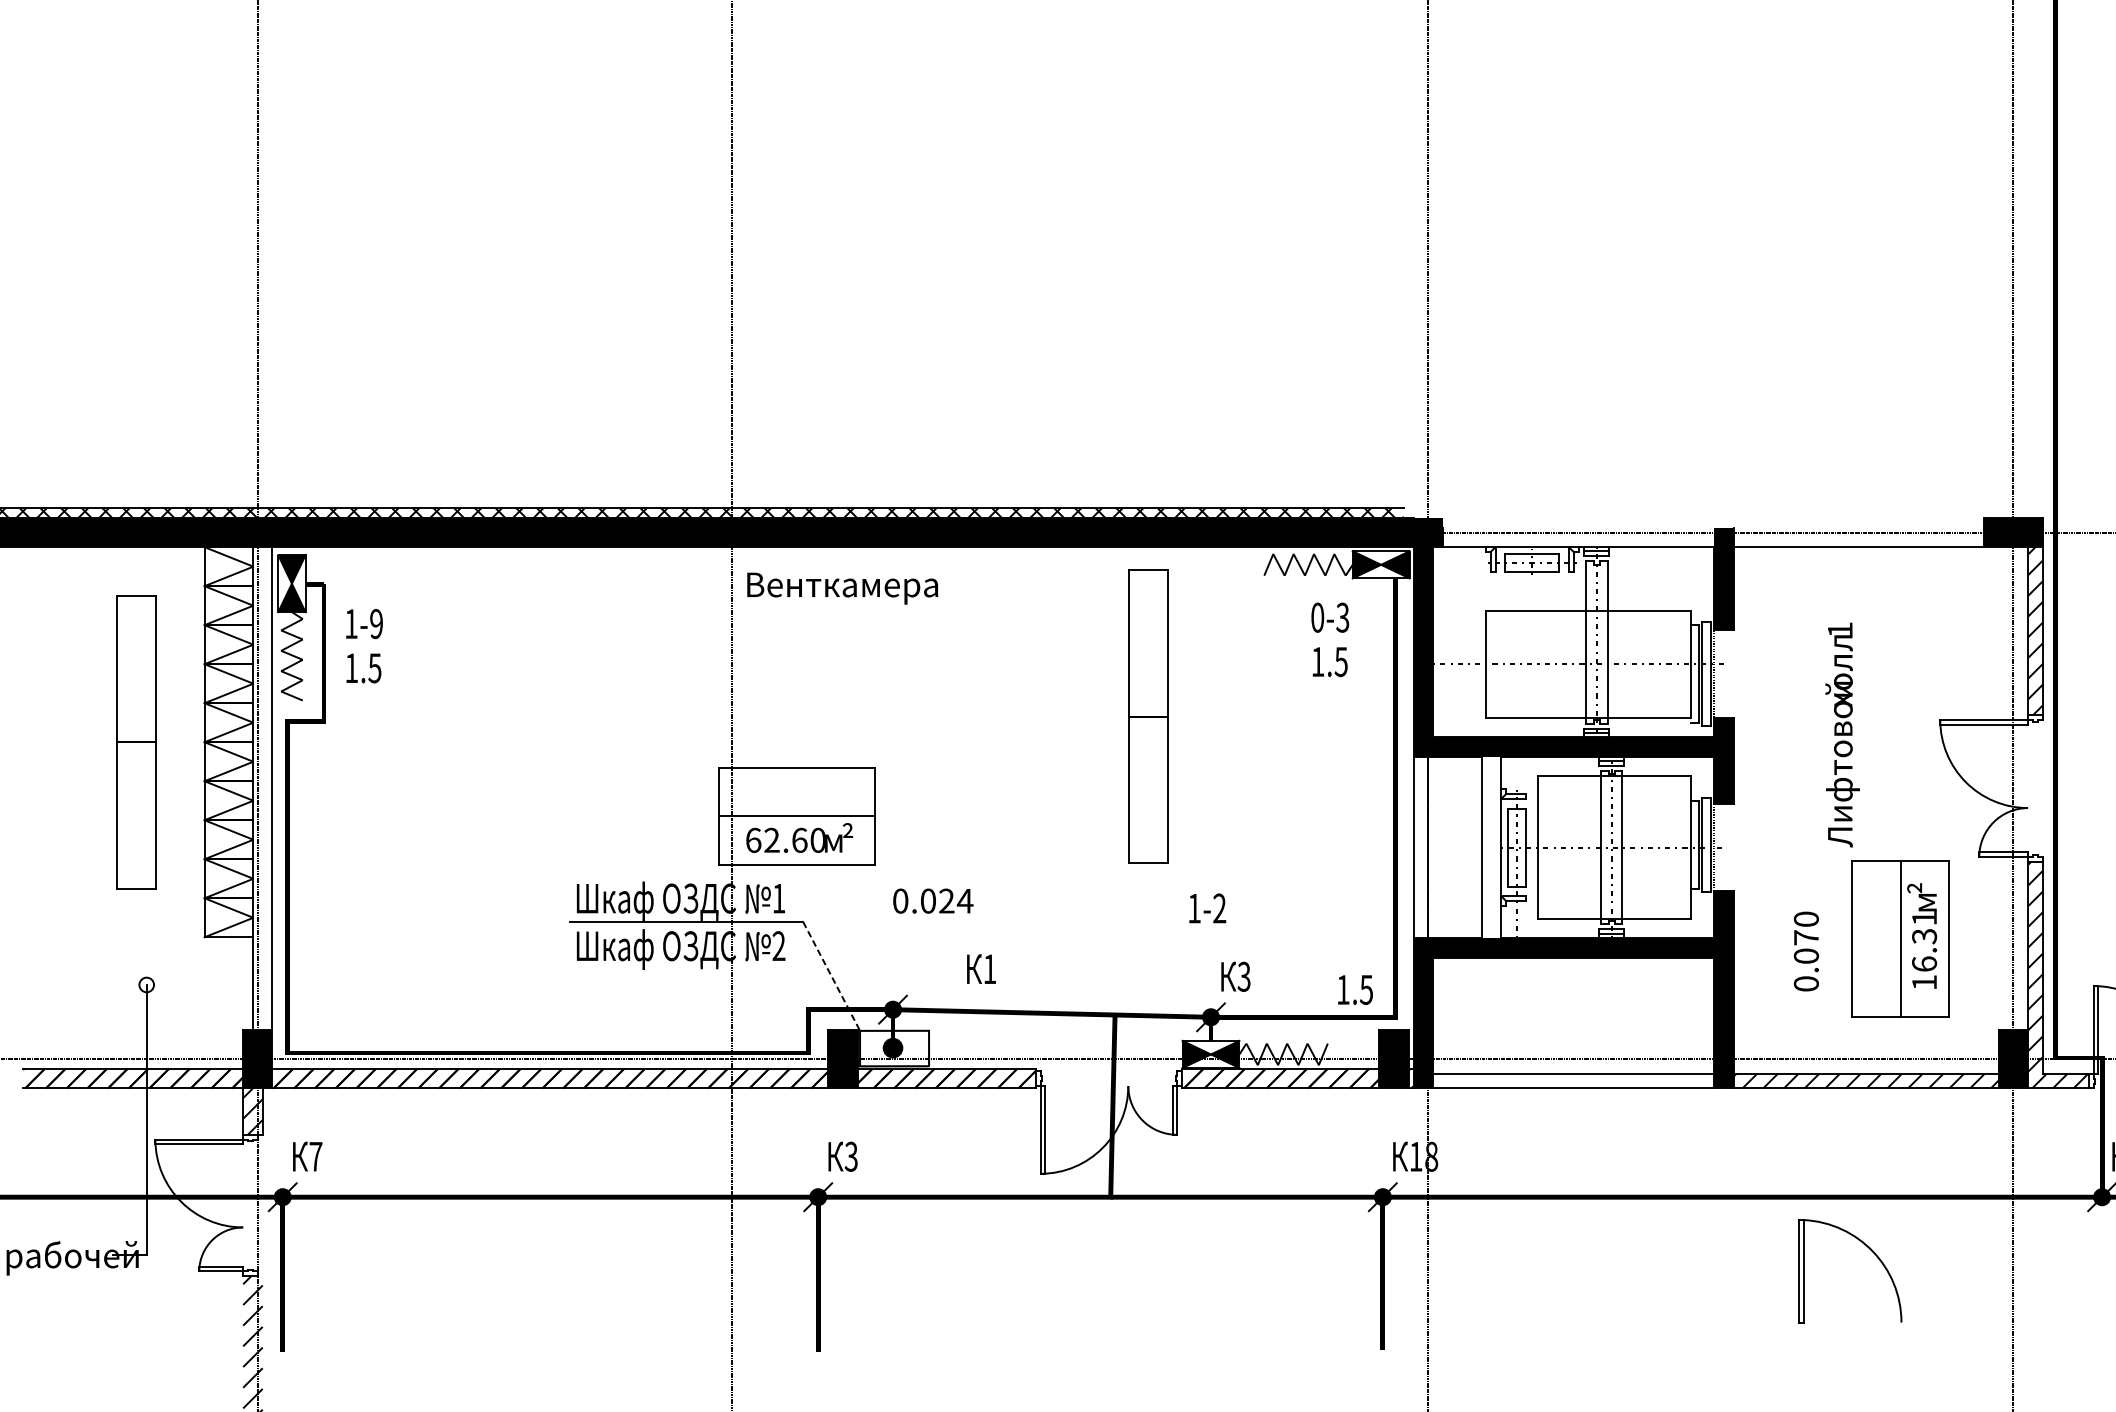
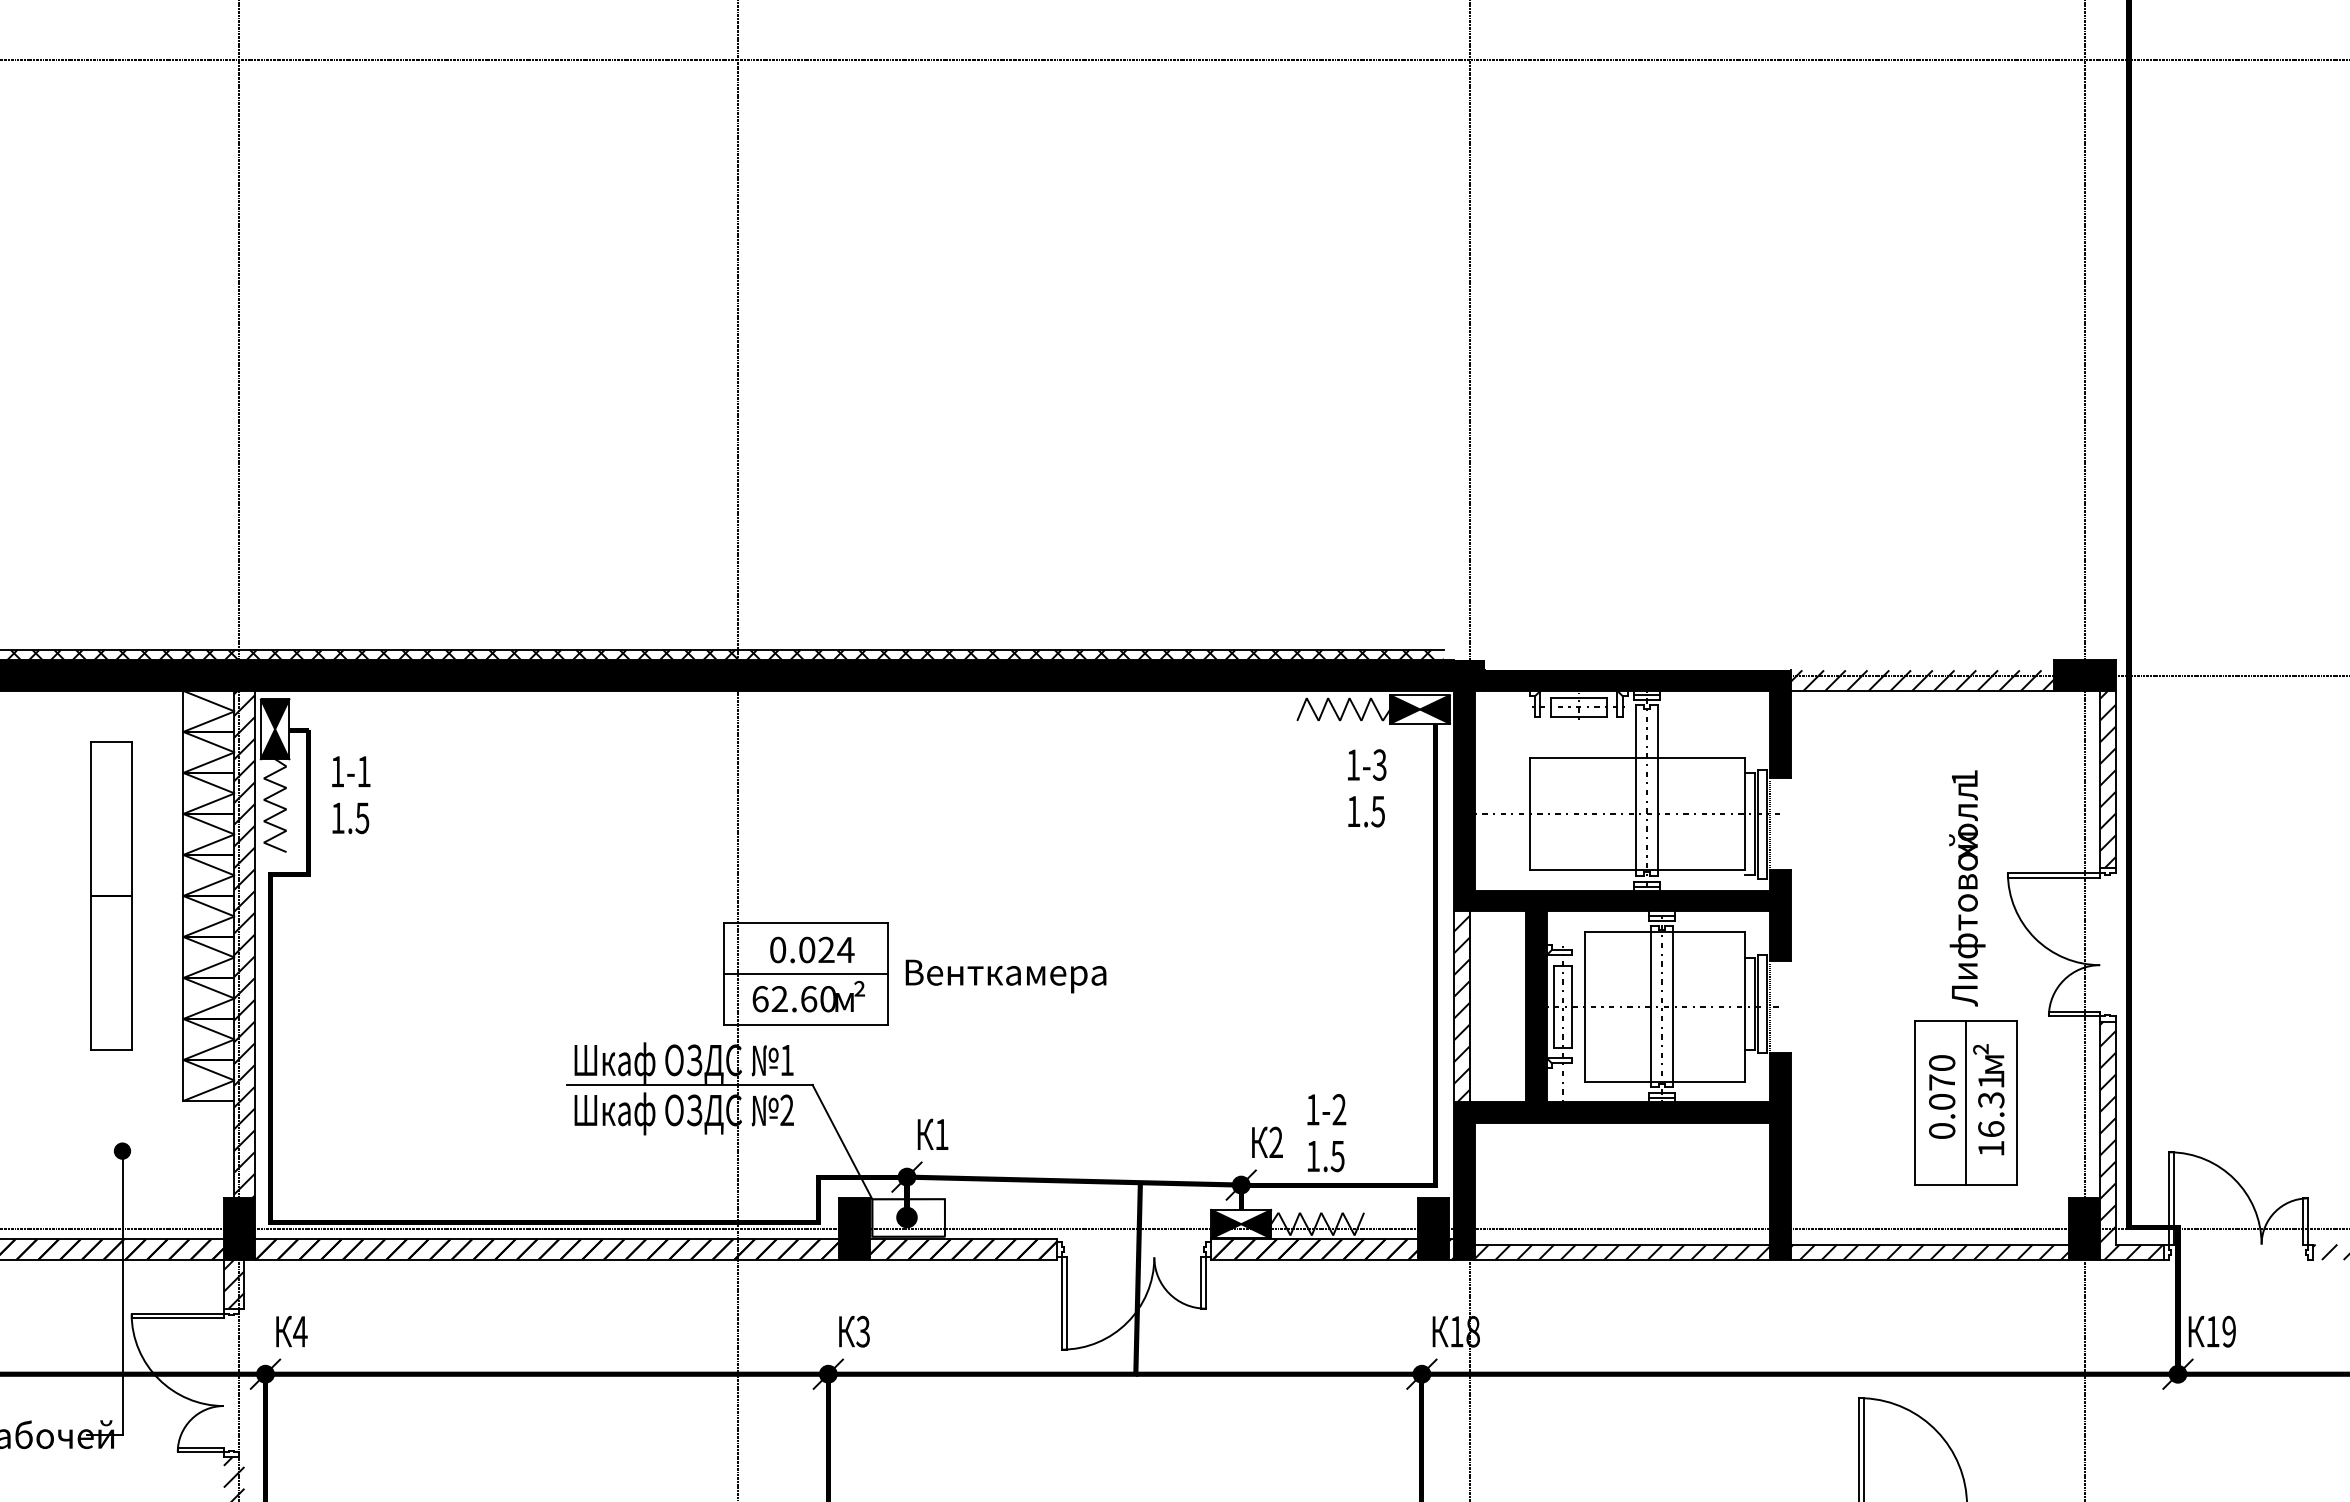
fill: (1578, 537) -> (1627, 680), added
hatch: (1859, 537) -> (1922, 680), added
text: (842, 588) -> (1005, 976), moved
text: (1317, 617) -> (1353, 764), 0-3 -> 1-3
text: (375, 623) -> (363, 771), 1-9 -> 1-1
part: (1148, 716) -> (1175, 868), removed
text: (1842, 735) -> (1967, 888), moved
hatch: (262, 788) -> (244, 944), added
fill: (1491, 847) -> (1536, 1006), added
hatch: (1420, 850) -> (1461, 1009), added
text: (933, 900) -> (812, 949), moved
text: (1207, 908) -> (1326, 1109), moved
text: (1806, 951) -> (1942, 1096), moved
text: (981, 968) -> (932, 1133), moved
line: (831, 976) -> (842, 1142), dashed -> solid
text: (1243, 976) -> (1275, 1142), 3 -> 2
fill: (146, 984) -> (122, 1150), added
text: (1355, 990) -> (1326, 1156), moved
hatch: (1573, 1080) -> (1622, 1251), added
text: (316, 1156) -> (300, 1331), 7 -> 4

